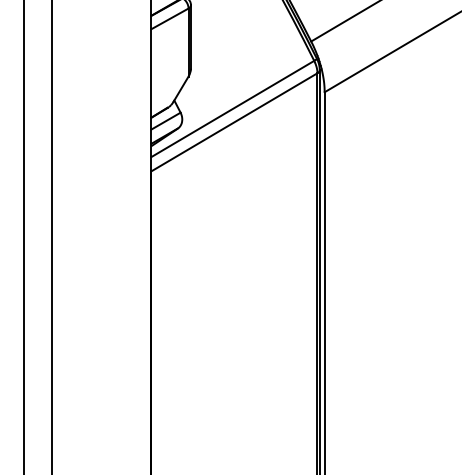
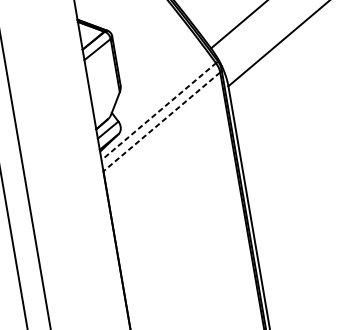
line: (233, 108) -> (159, 111), solid -> dashed
line: (234, 122) -> (161, 122), solid -> dashed

